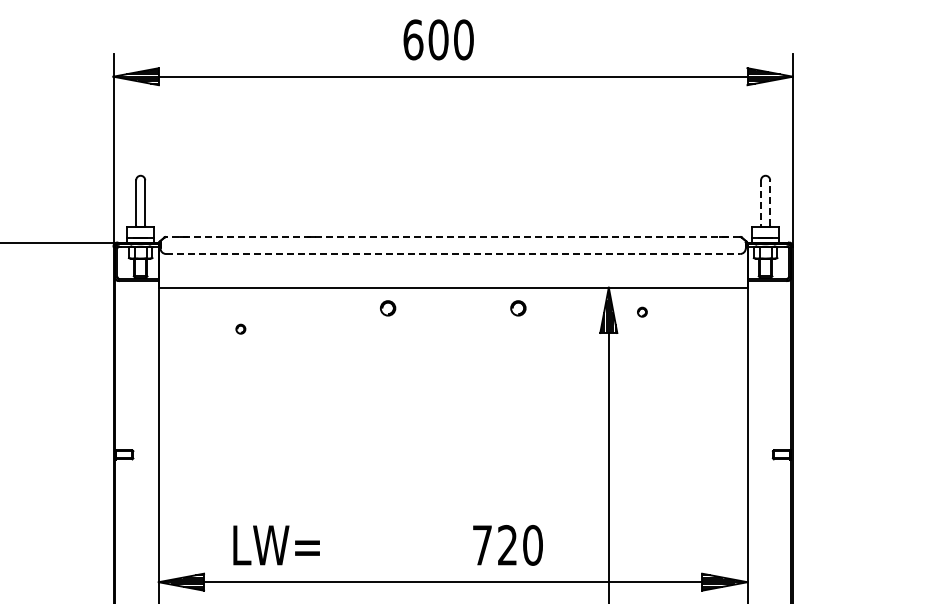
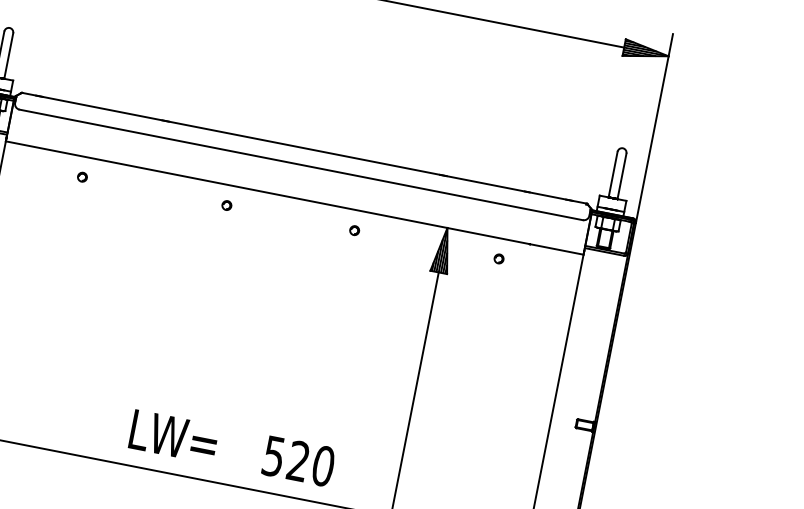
line: (761, 202) -> (613, 173), dashed -> solid
line: (770, 202) -> (622, 175), dashed -> solid
line: (452, 237) -> (303, 148), dashed -> solid
line: (453, 254) -> (301, 165), dashed -> solid
part: (387, 307) -> (226, 204), size x0.62
part: (517, 307) -> (354, 229), size x0.62
part: (642, 311) -> (499, 258), moved
part: (240, 328) -> (82, 176), moved
text: (276, 545) -> (173, 436), moved
text: (482, 545) -> (273, 456), 720 -> 520

